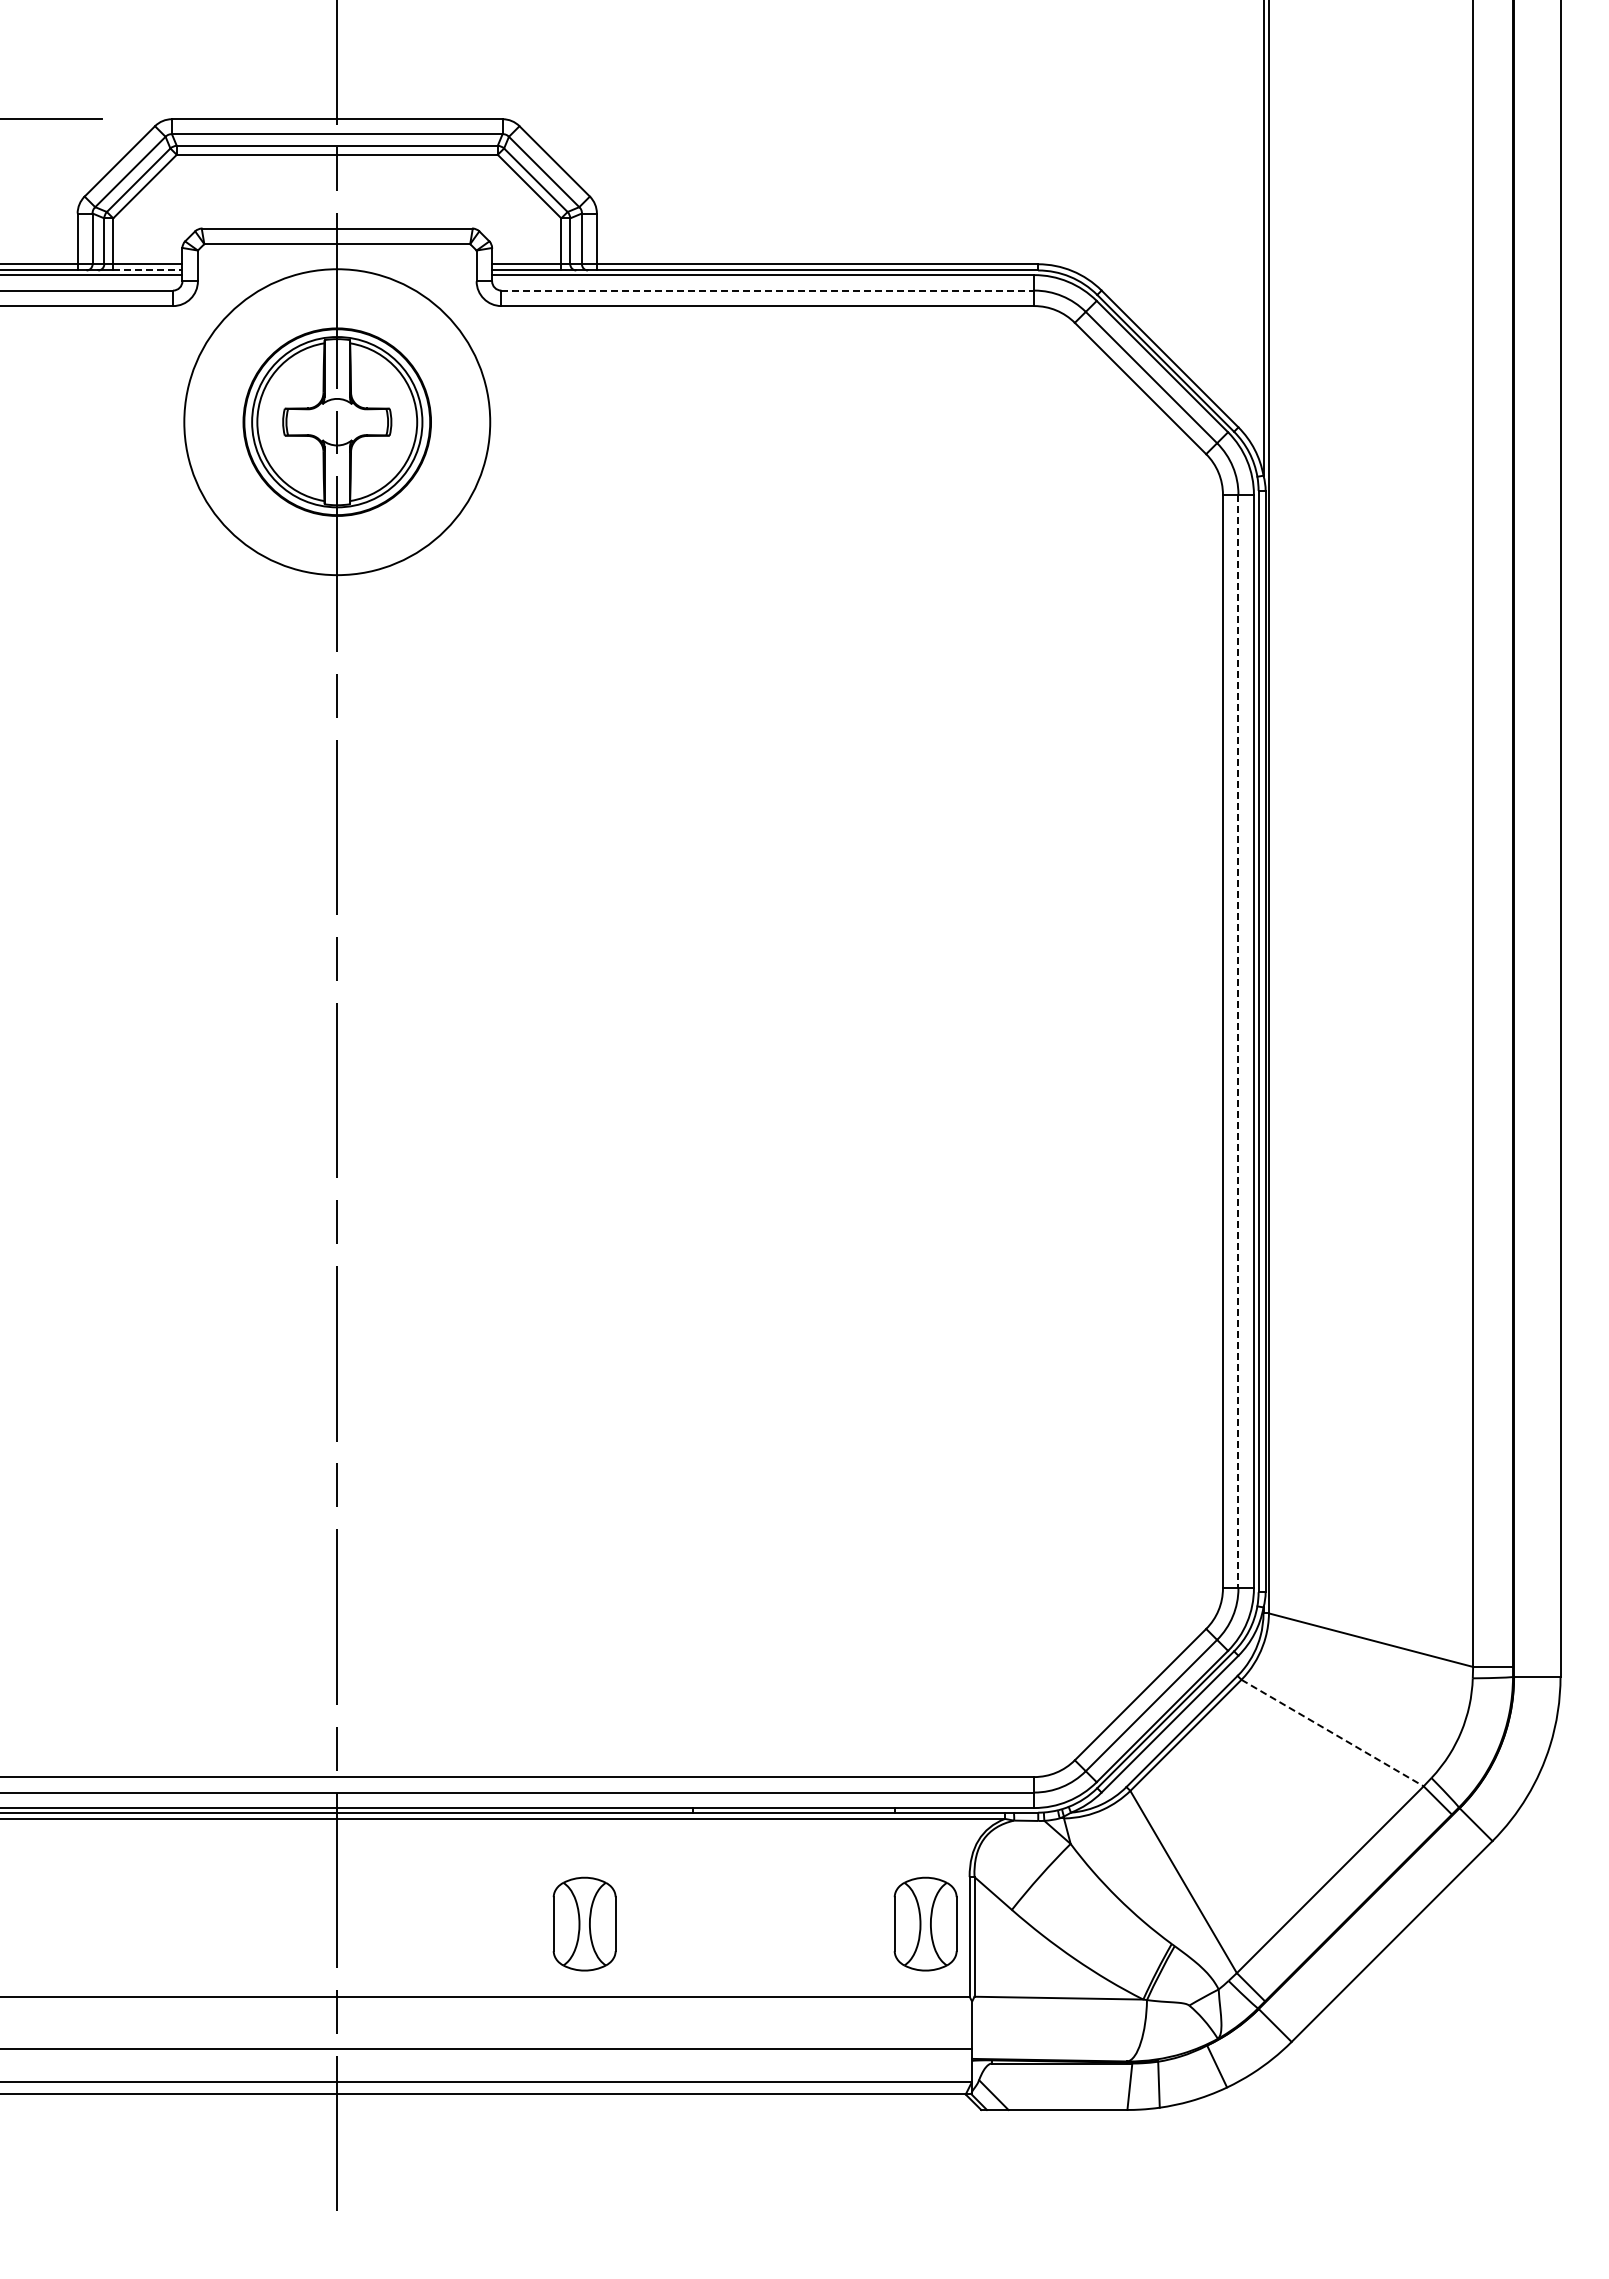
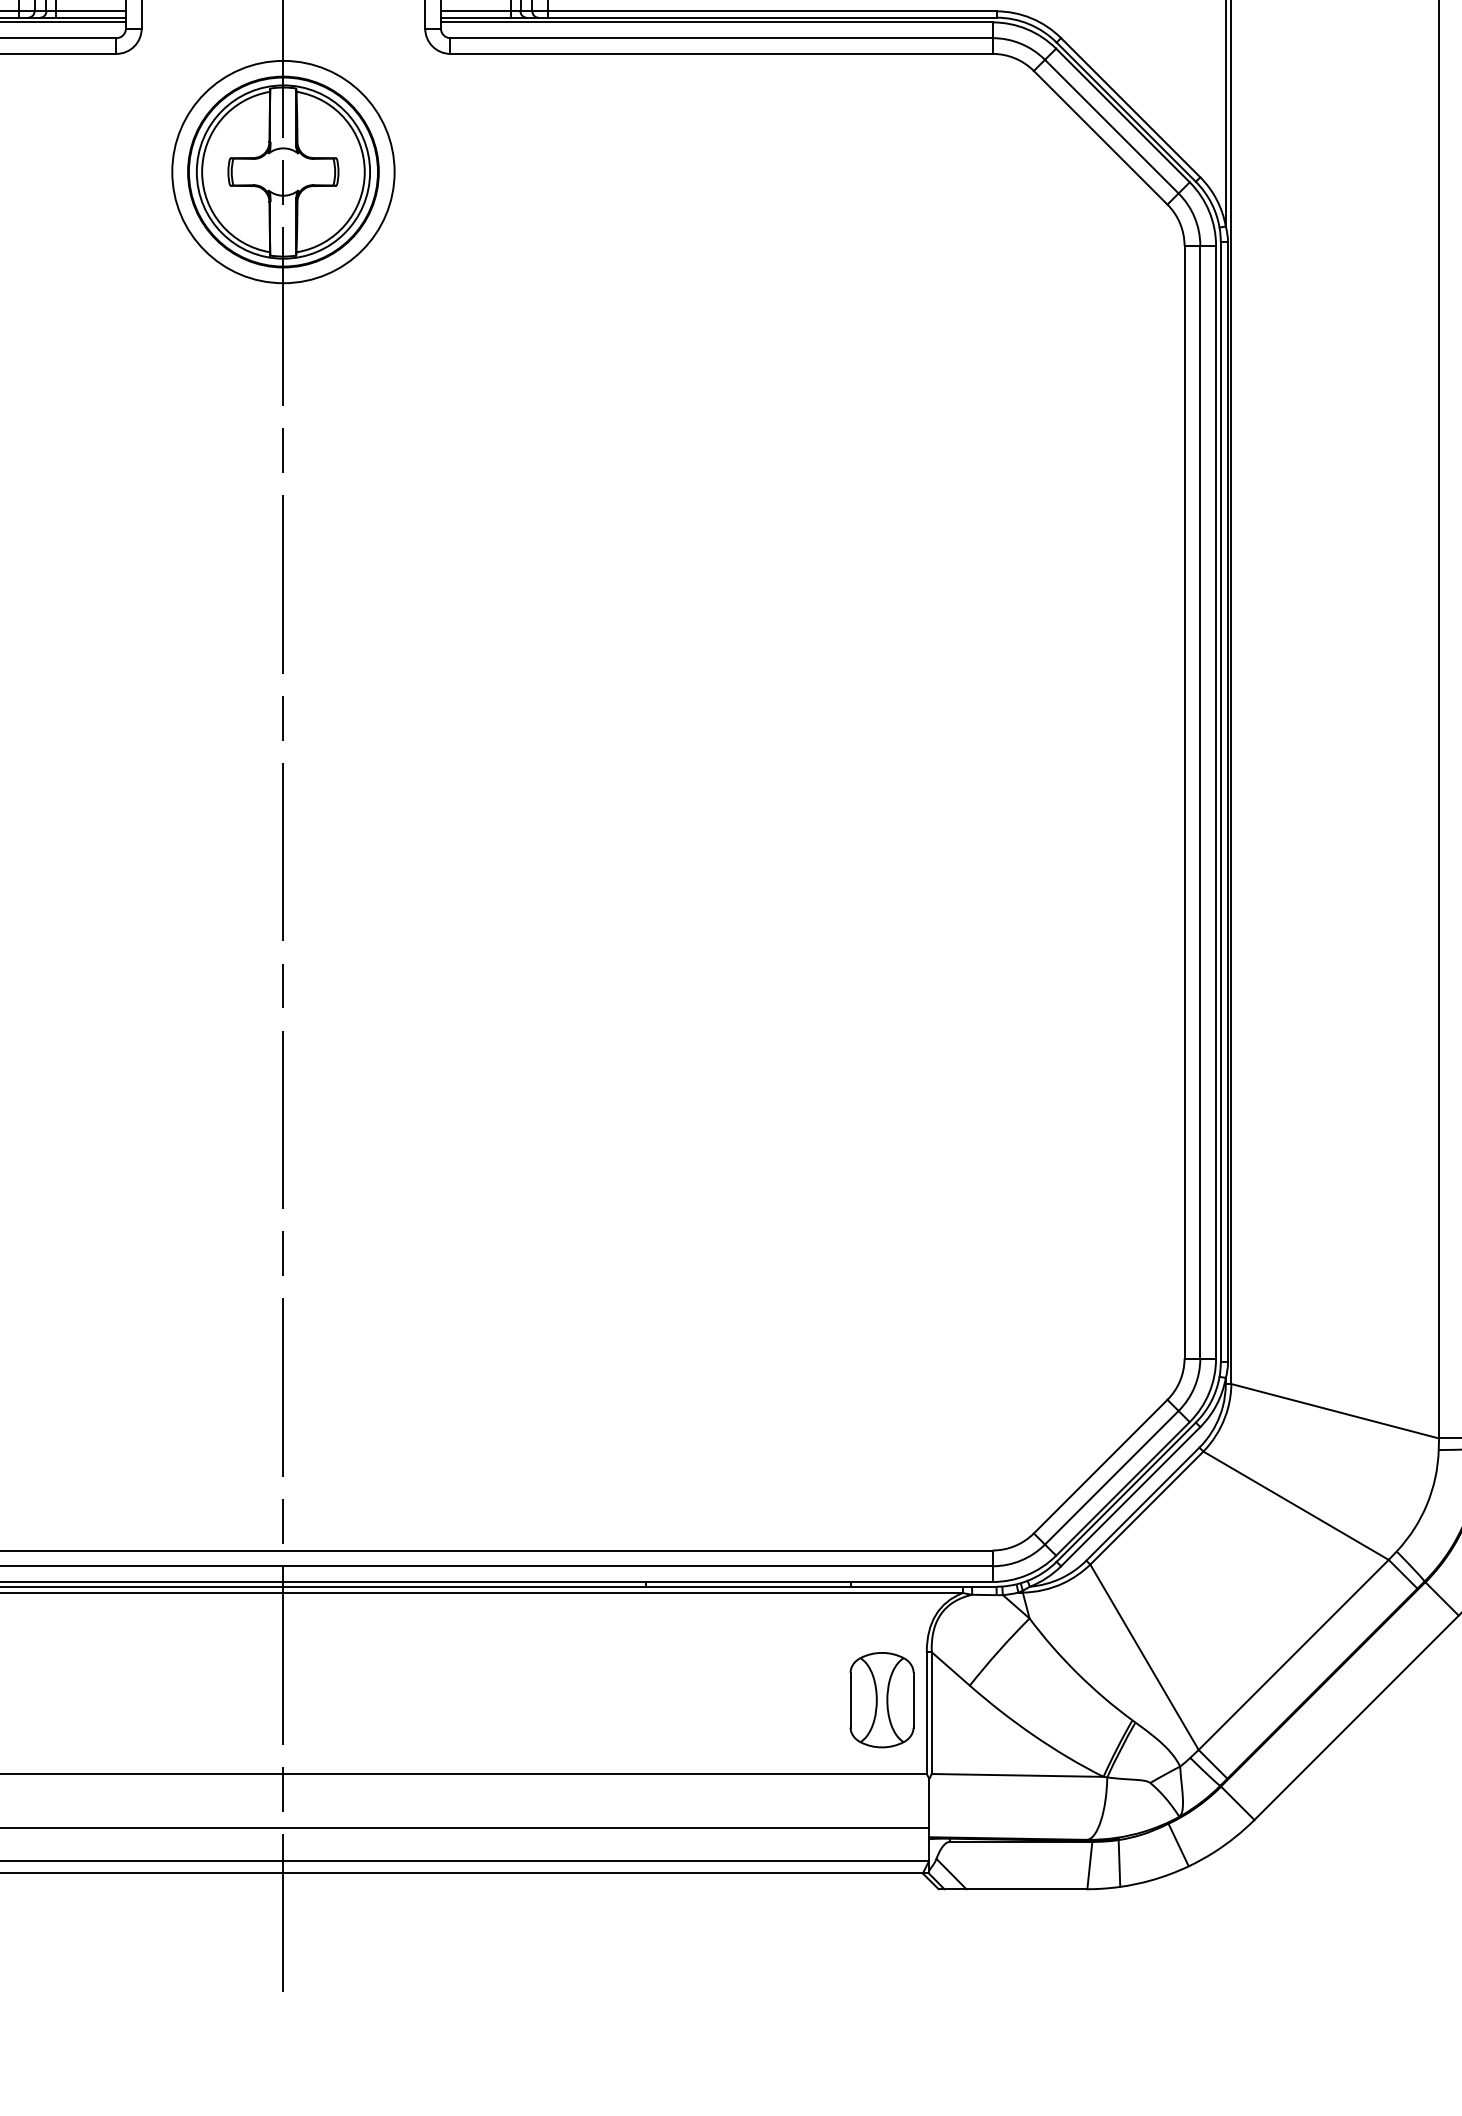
line: (147, 270) -> (90, 17), dashed -> solid
line: (768, 290) -> (722, 38), dashed -> solid
circle: (337, 421) -> (283, 171), size x0.71
line: (1238, 1041) -> (1200, 802), dashed -> solid
line: (1332, 1733) -> (1295, 1506), dashed -> solid
part: (584, 1923) -> (534, 1699), removed

